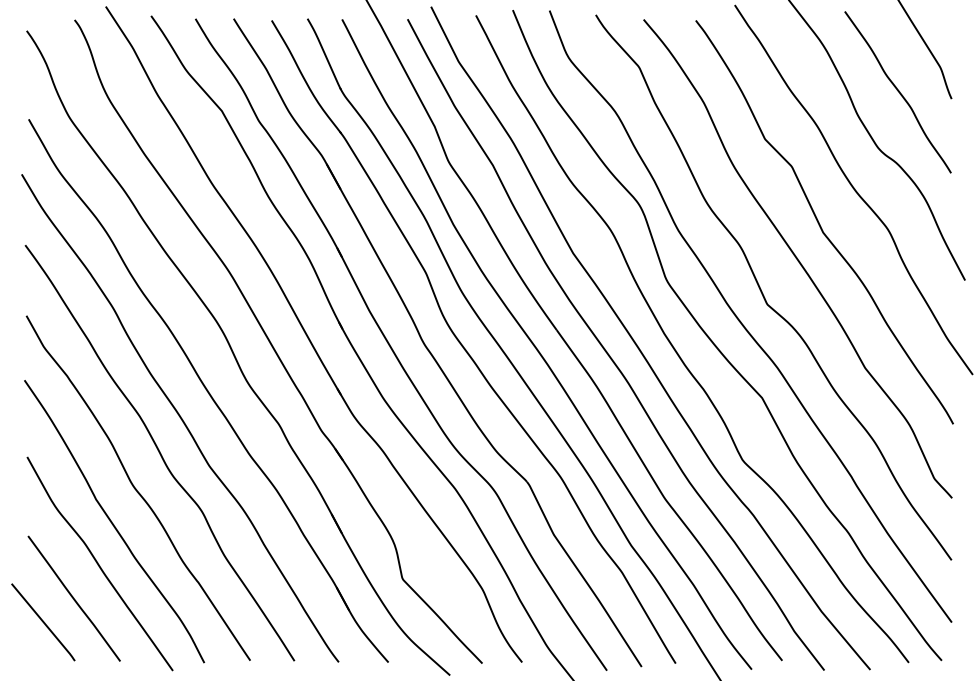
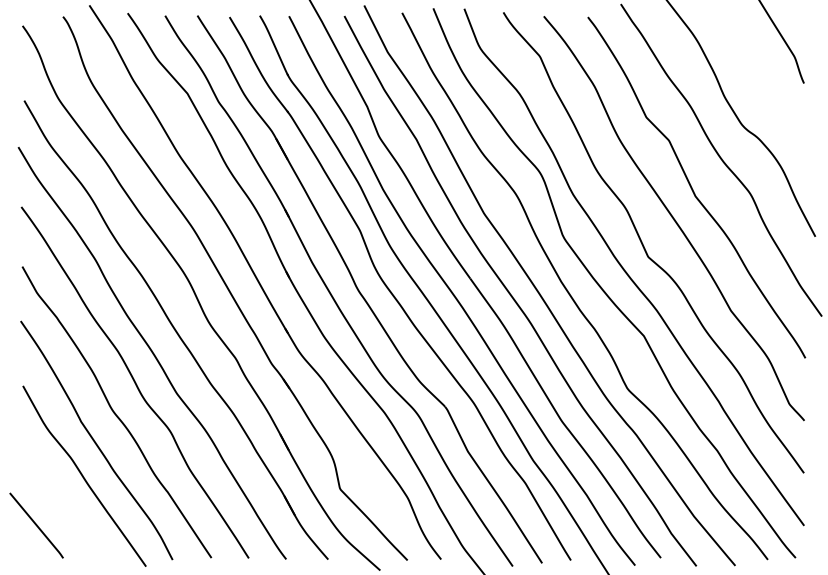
curve: (897, 91) -> (758, 77), removed
line: (73, 598) -> (62, 505), removed

